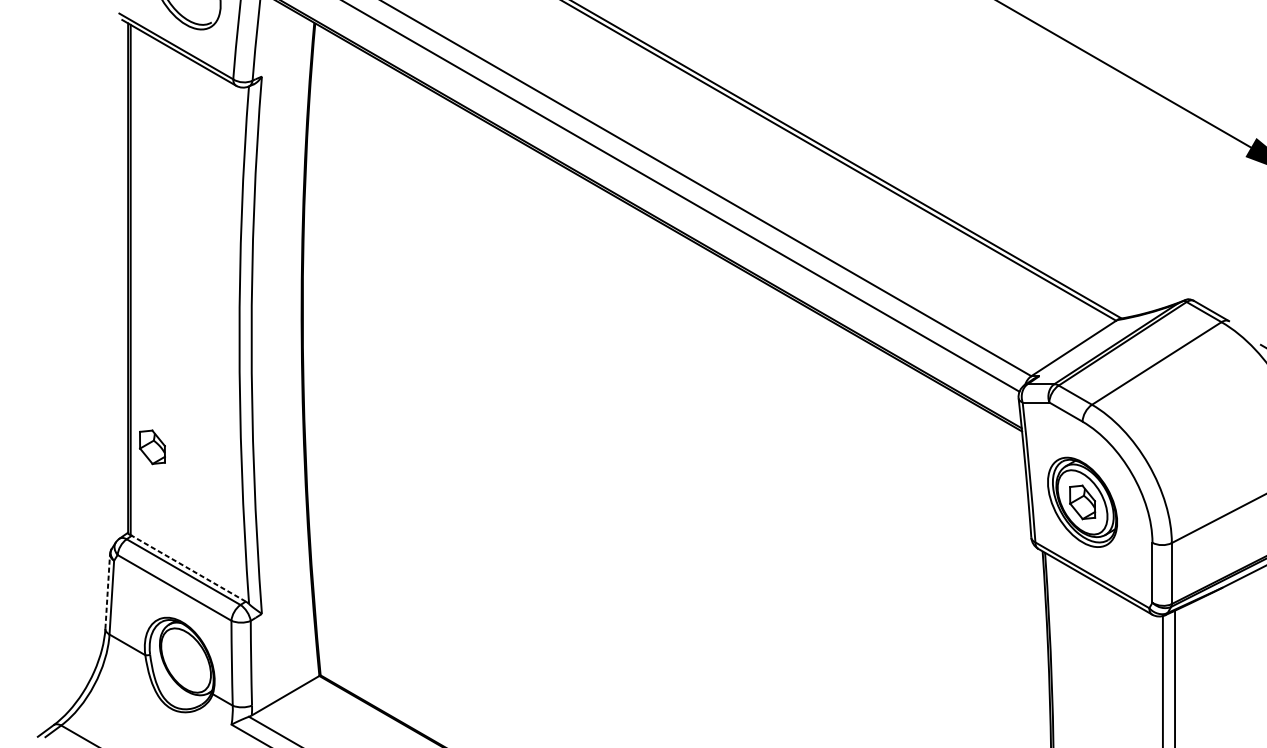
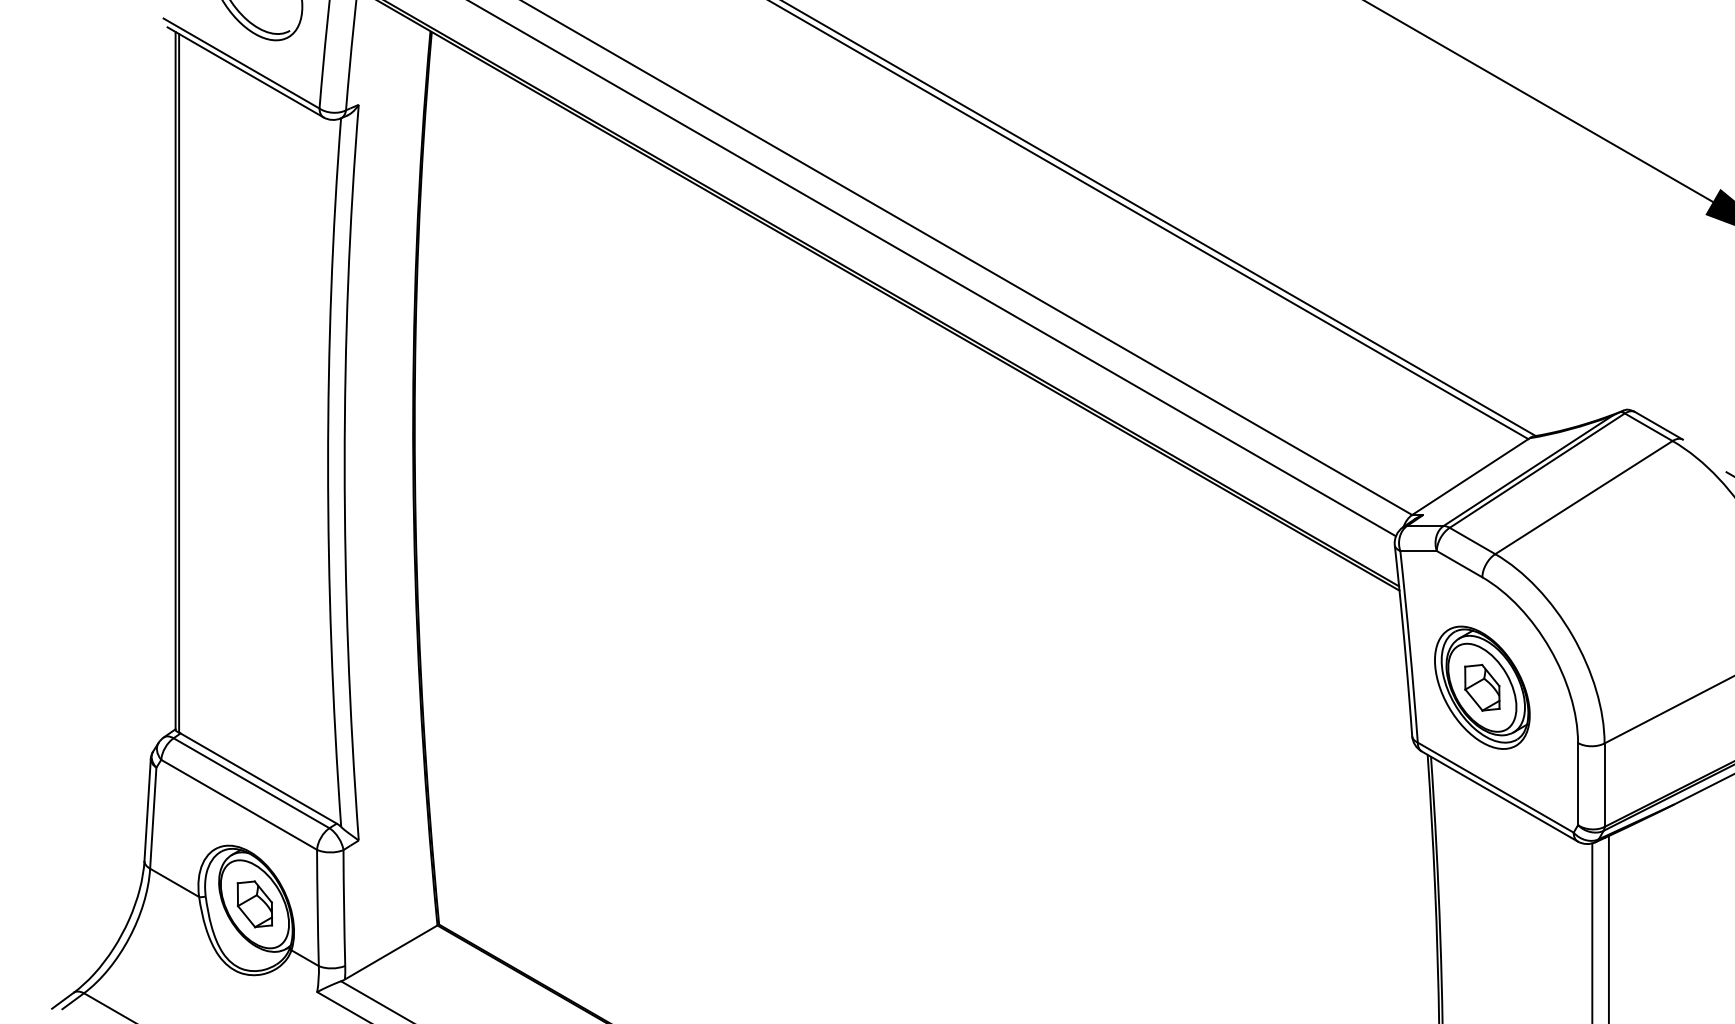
part: (152, 447) -> (254, 904), moved
line: (188, 568) -> (258, 778), dashed -> solid
line: (107, 591) -> (147, 809), dashed -> solid

